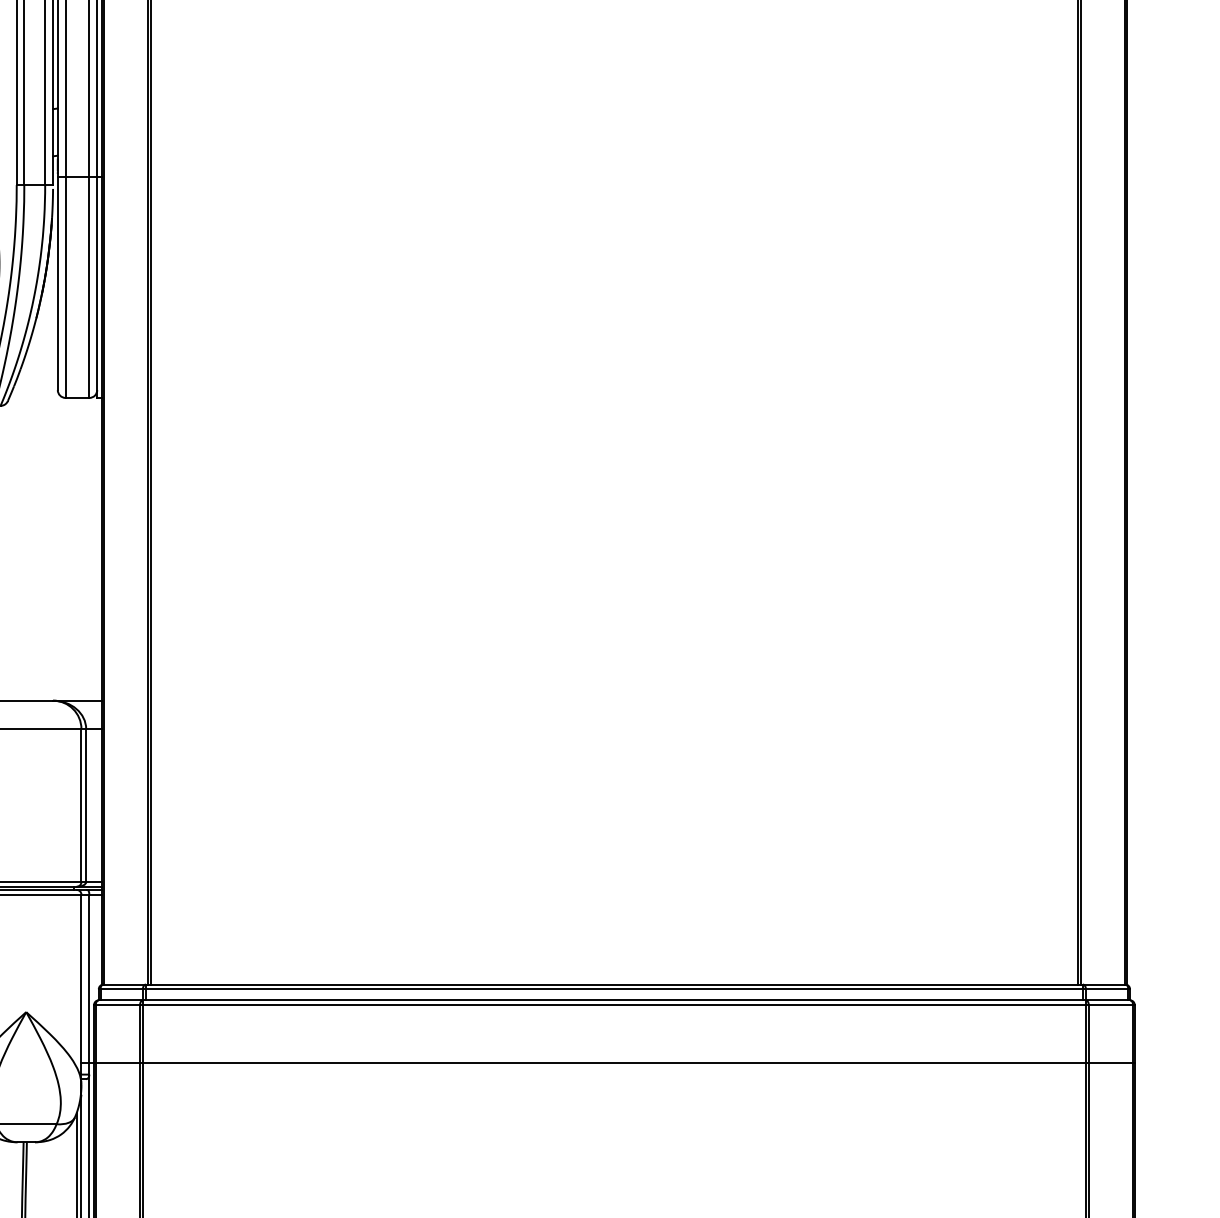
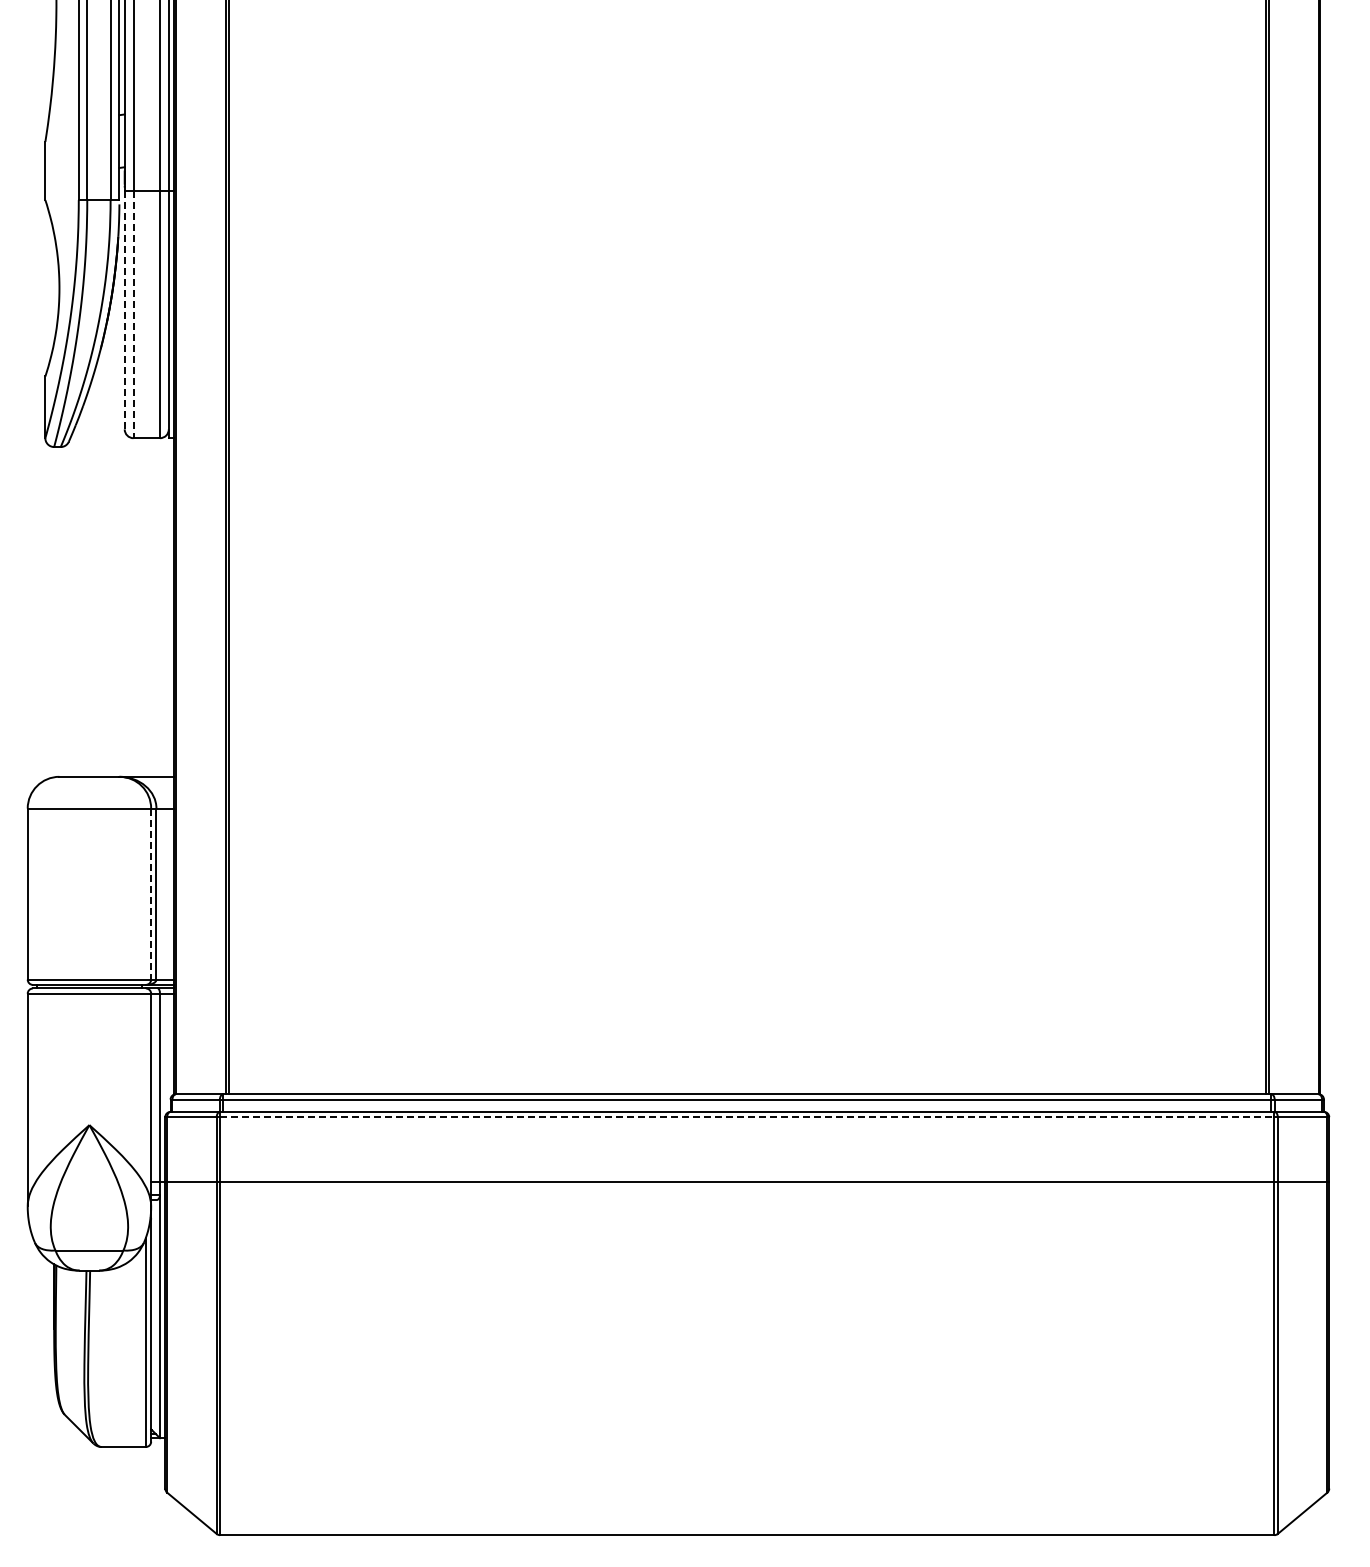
line: (57, 283) -> (124, 310), solid -> dashed
line: (65, 288) -> (133, 315), solid -> dashed
line: (81, 805) -> (151, 894), solid -> dashed
line: (614, 1005) -> (747, 1117), solid -> dashed

